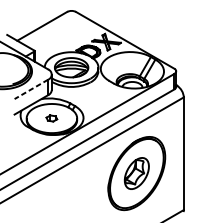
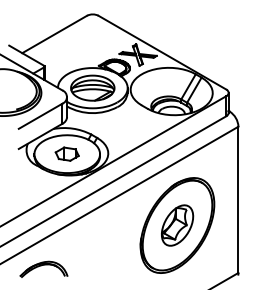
line: (31, 89) -> (40, 116), dashed -> solid
part: (51, 118) -> (66, 153), size x1.67
part: (33, 206) -> (43, 268), added

